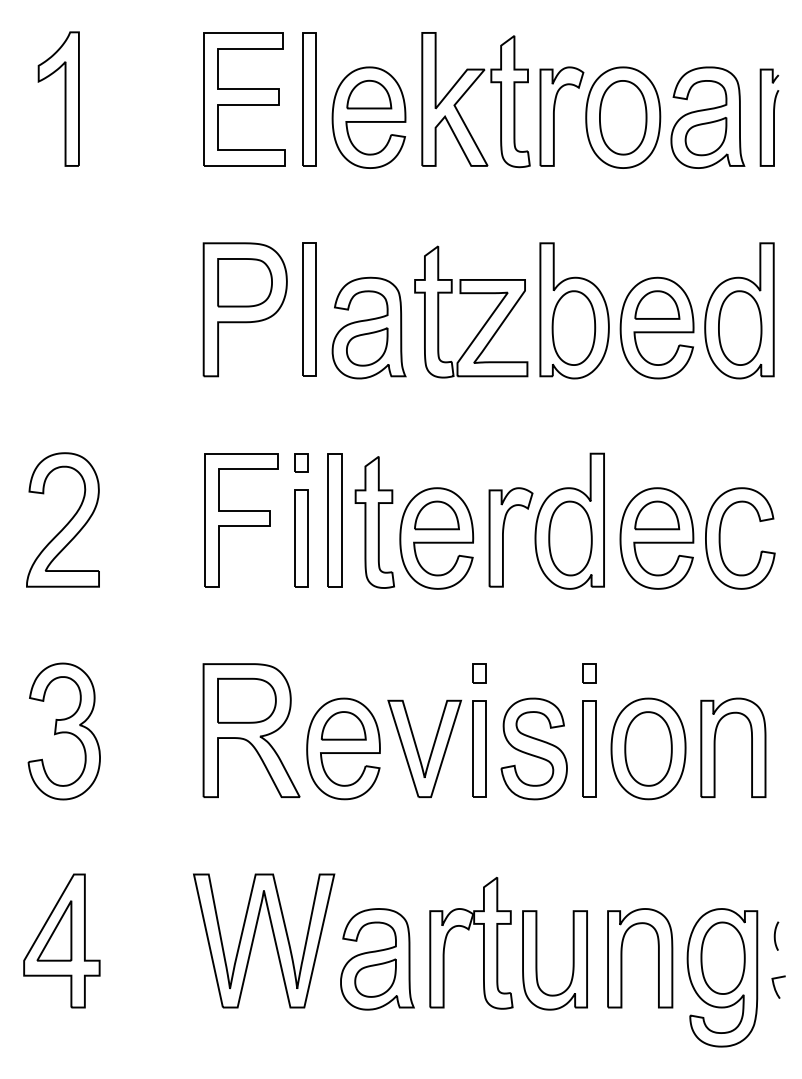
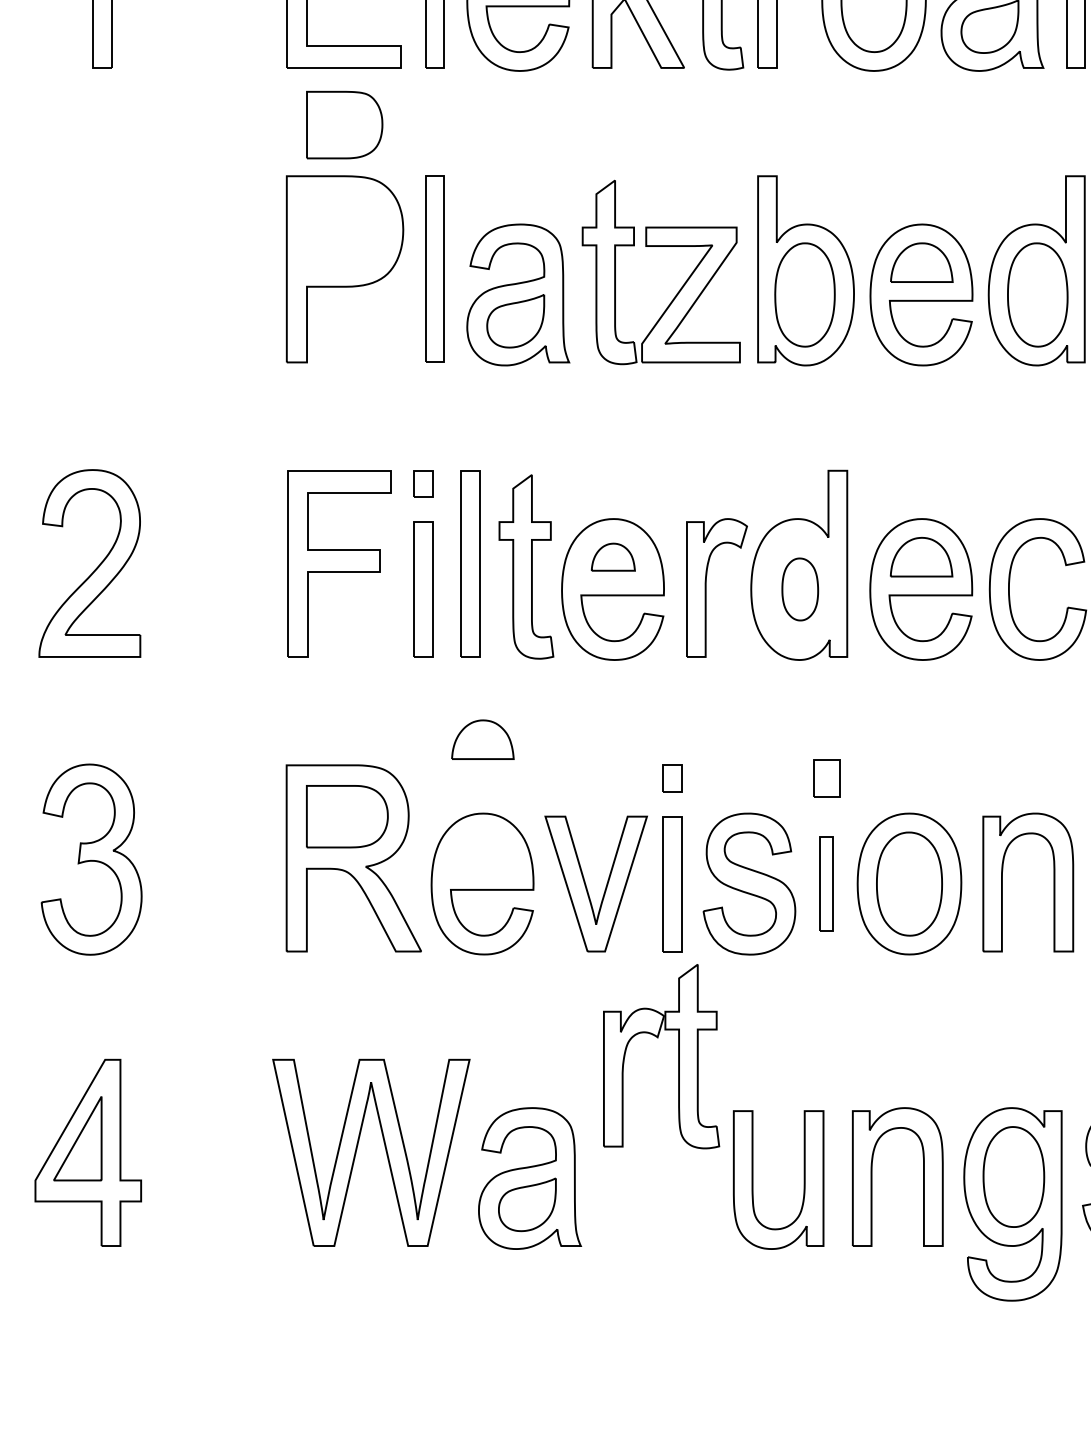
part: (244, 282) -> (343, 124), moved
part: (436, 515) -> (612, 557), size x0.7
part: (570, 538) -> (800, 589), size x0.6
part: (589, 673) -> (826, 778), size x1.4
part: (343, 725) -> (482, 739), moved
part: (589, 748) -> (826, 883), size x0.7
part: (483, 943) -> (678, 1056), moved

